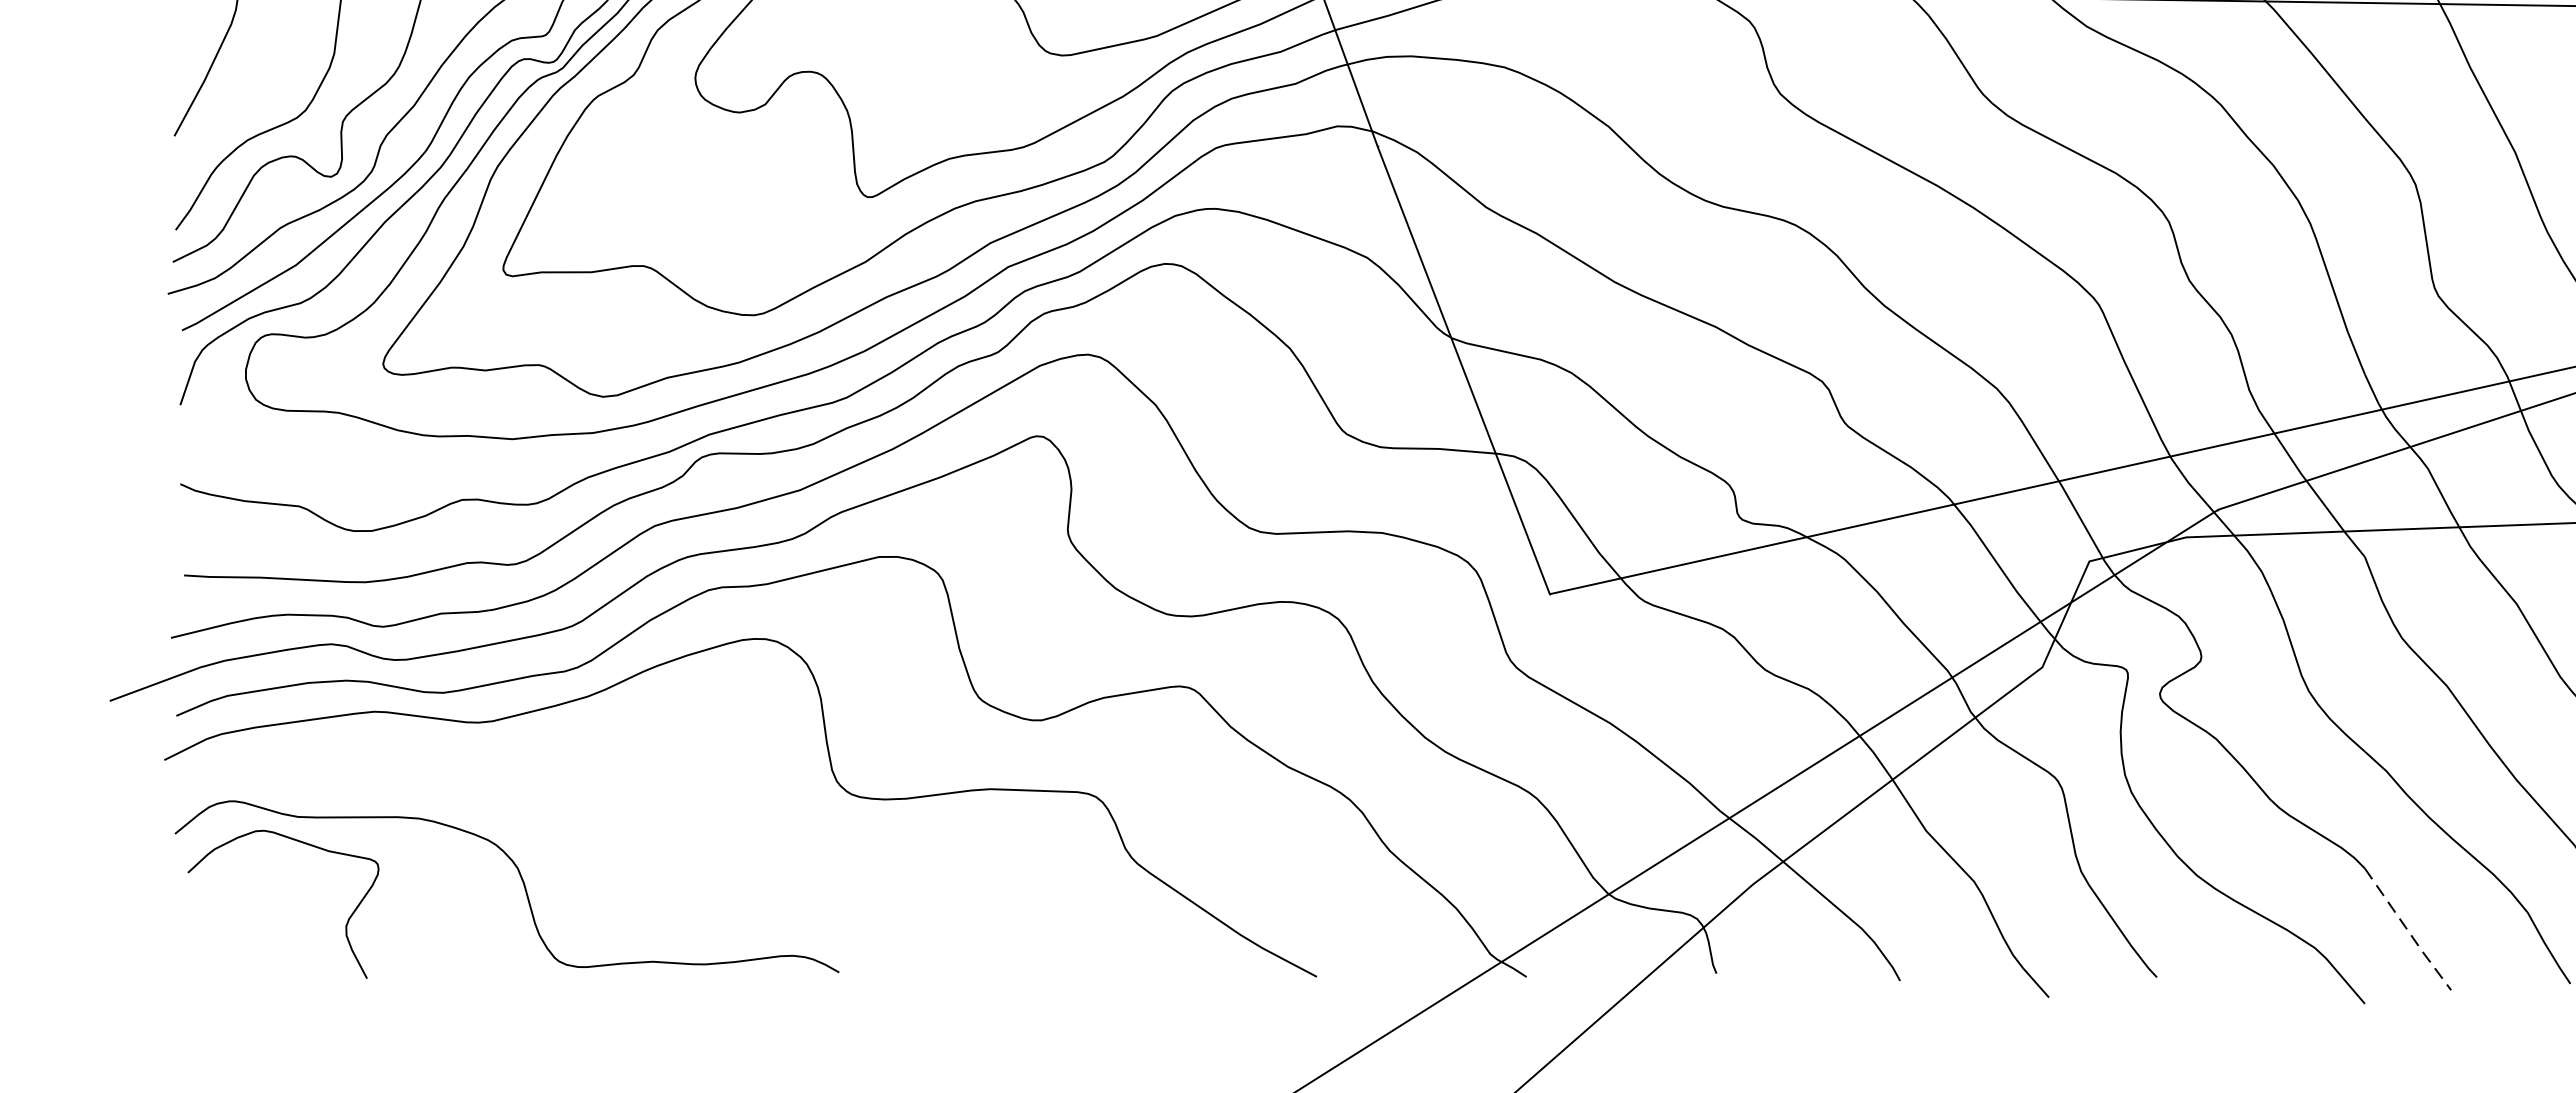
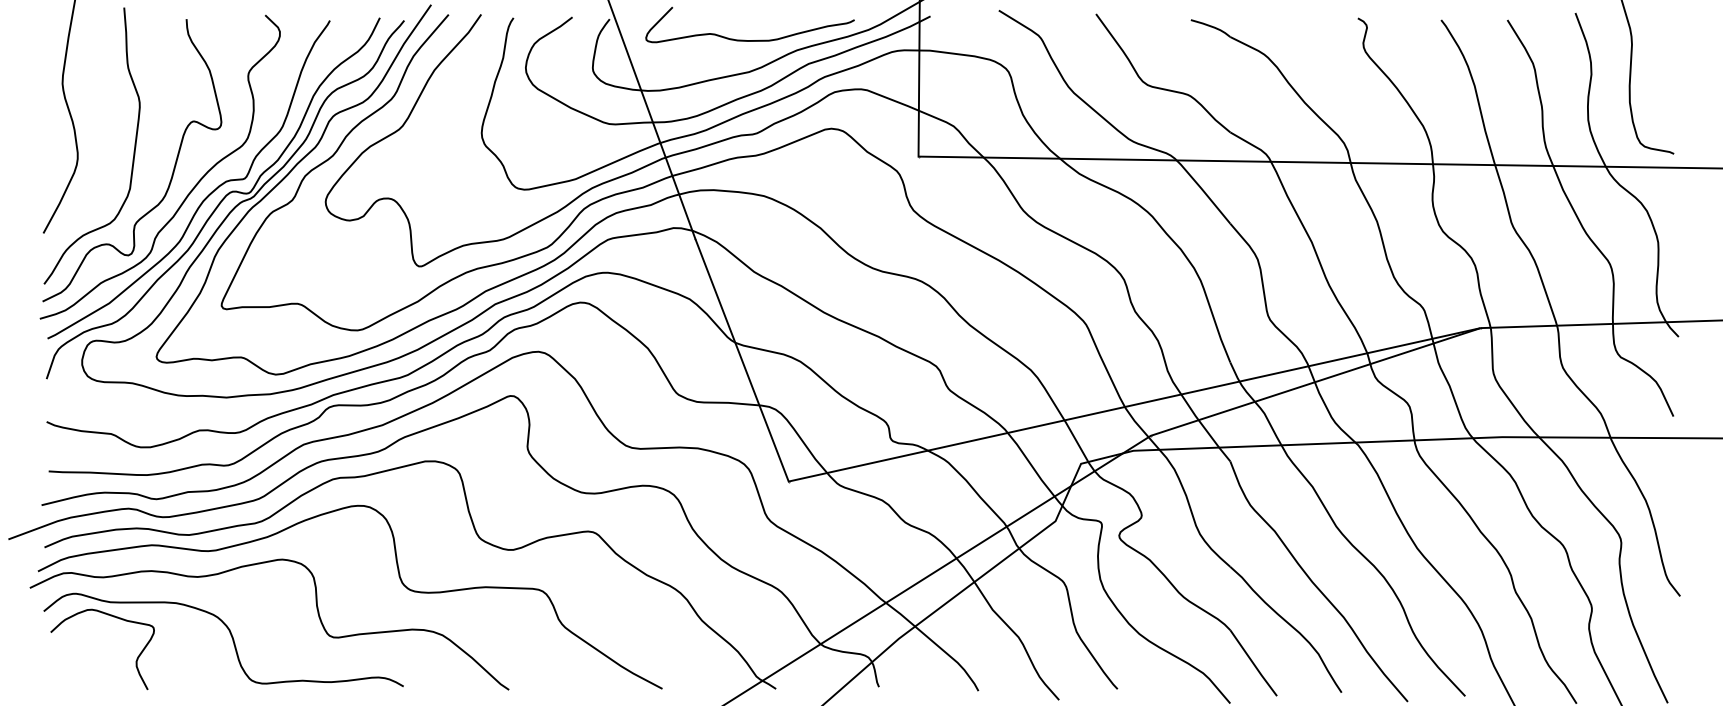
curve: (680, 837) -> (317, 613), added
line: (2407, 929) -> (1253, 663), dashed -> solid

